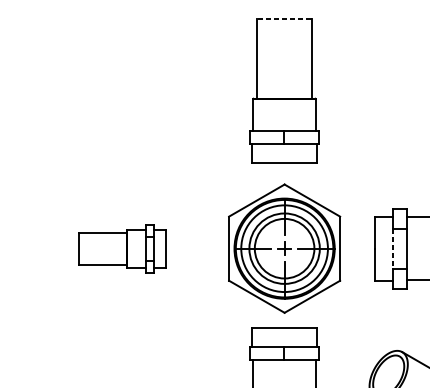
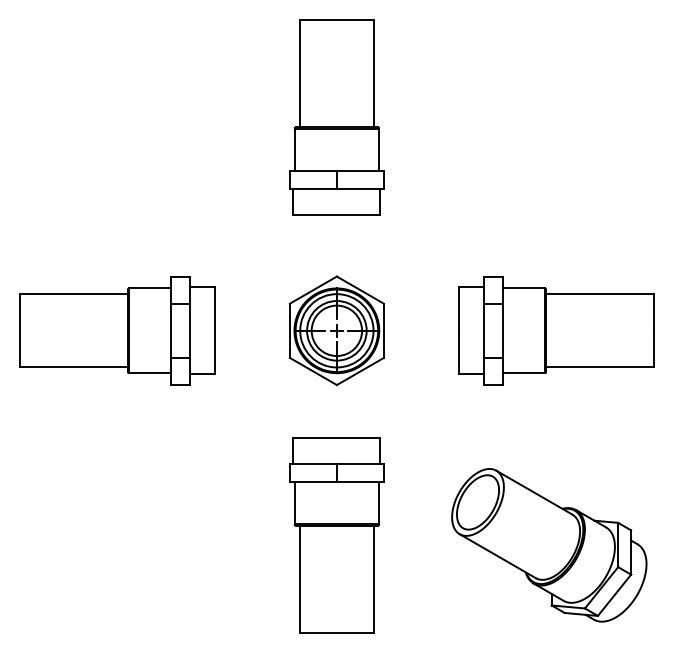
line: (284, 18) -> (336, 19), dashed -> solid
part: (122, 248) -> (117, 330), size x1.67
part: (284, 248) -> (336, 330), size x0.62
line: (393, 249) -> (484, 331), dashed -> solid

